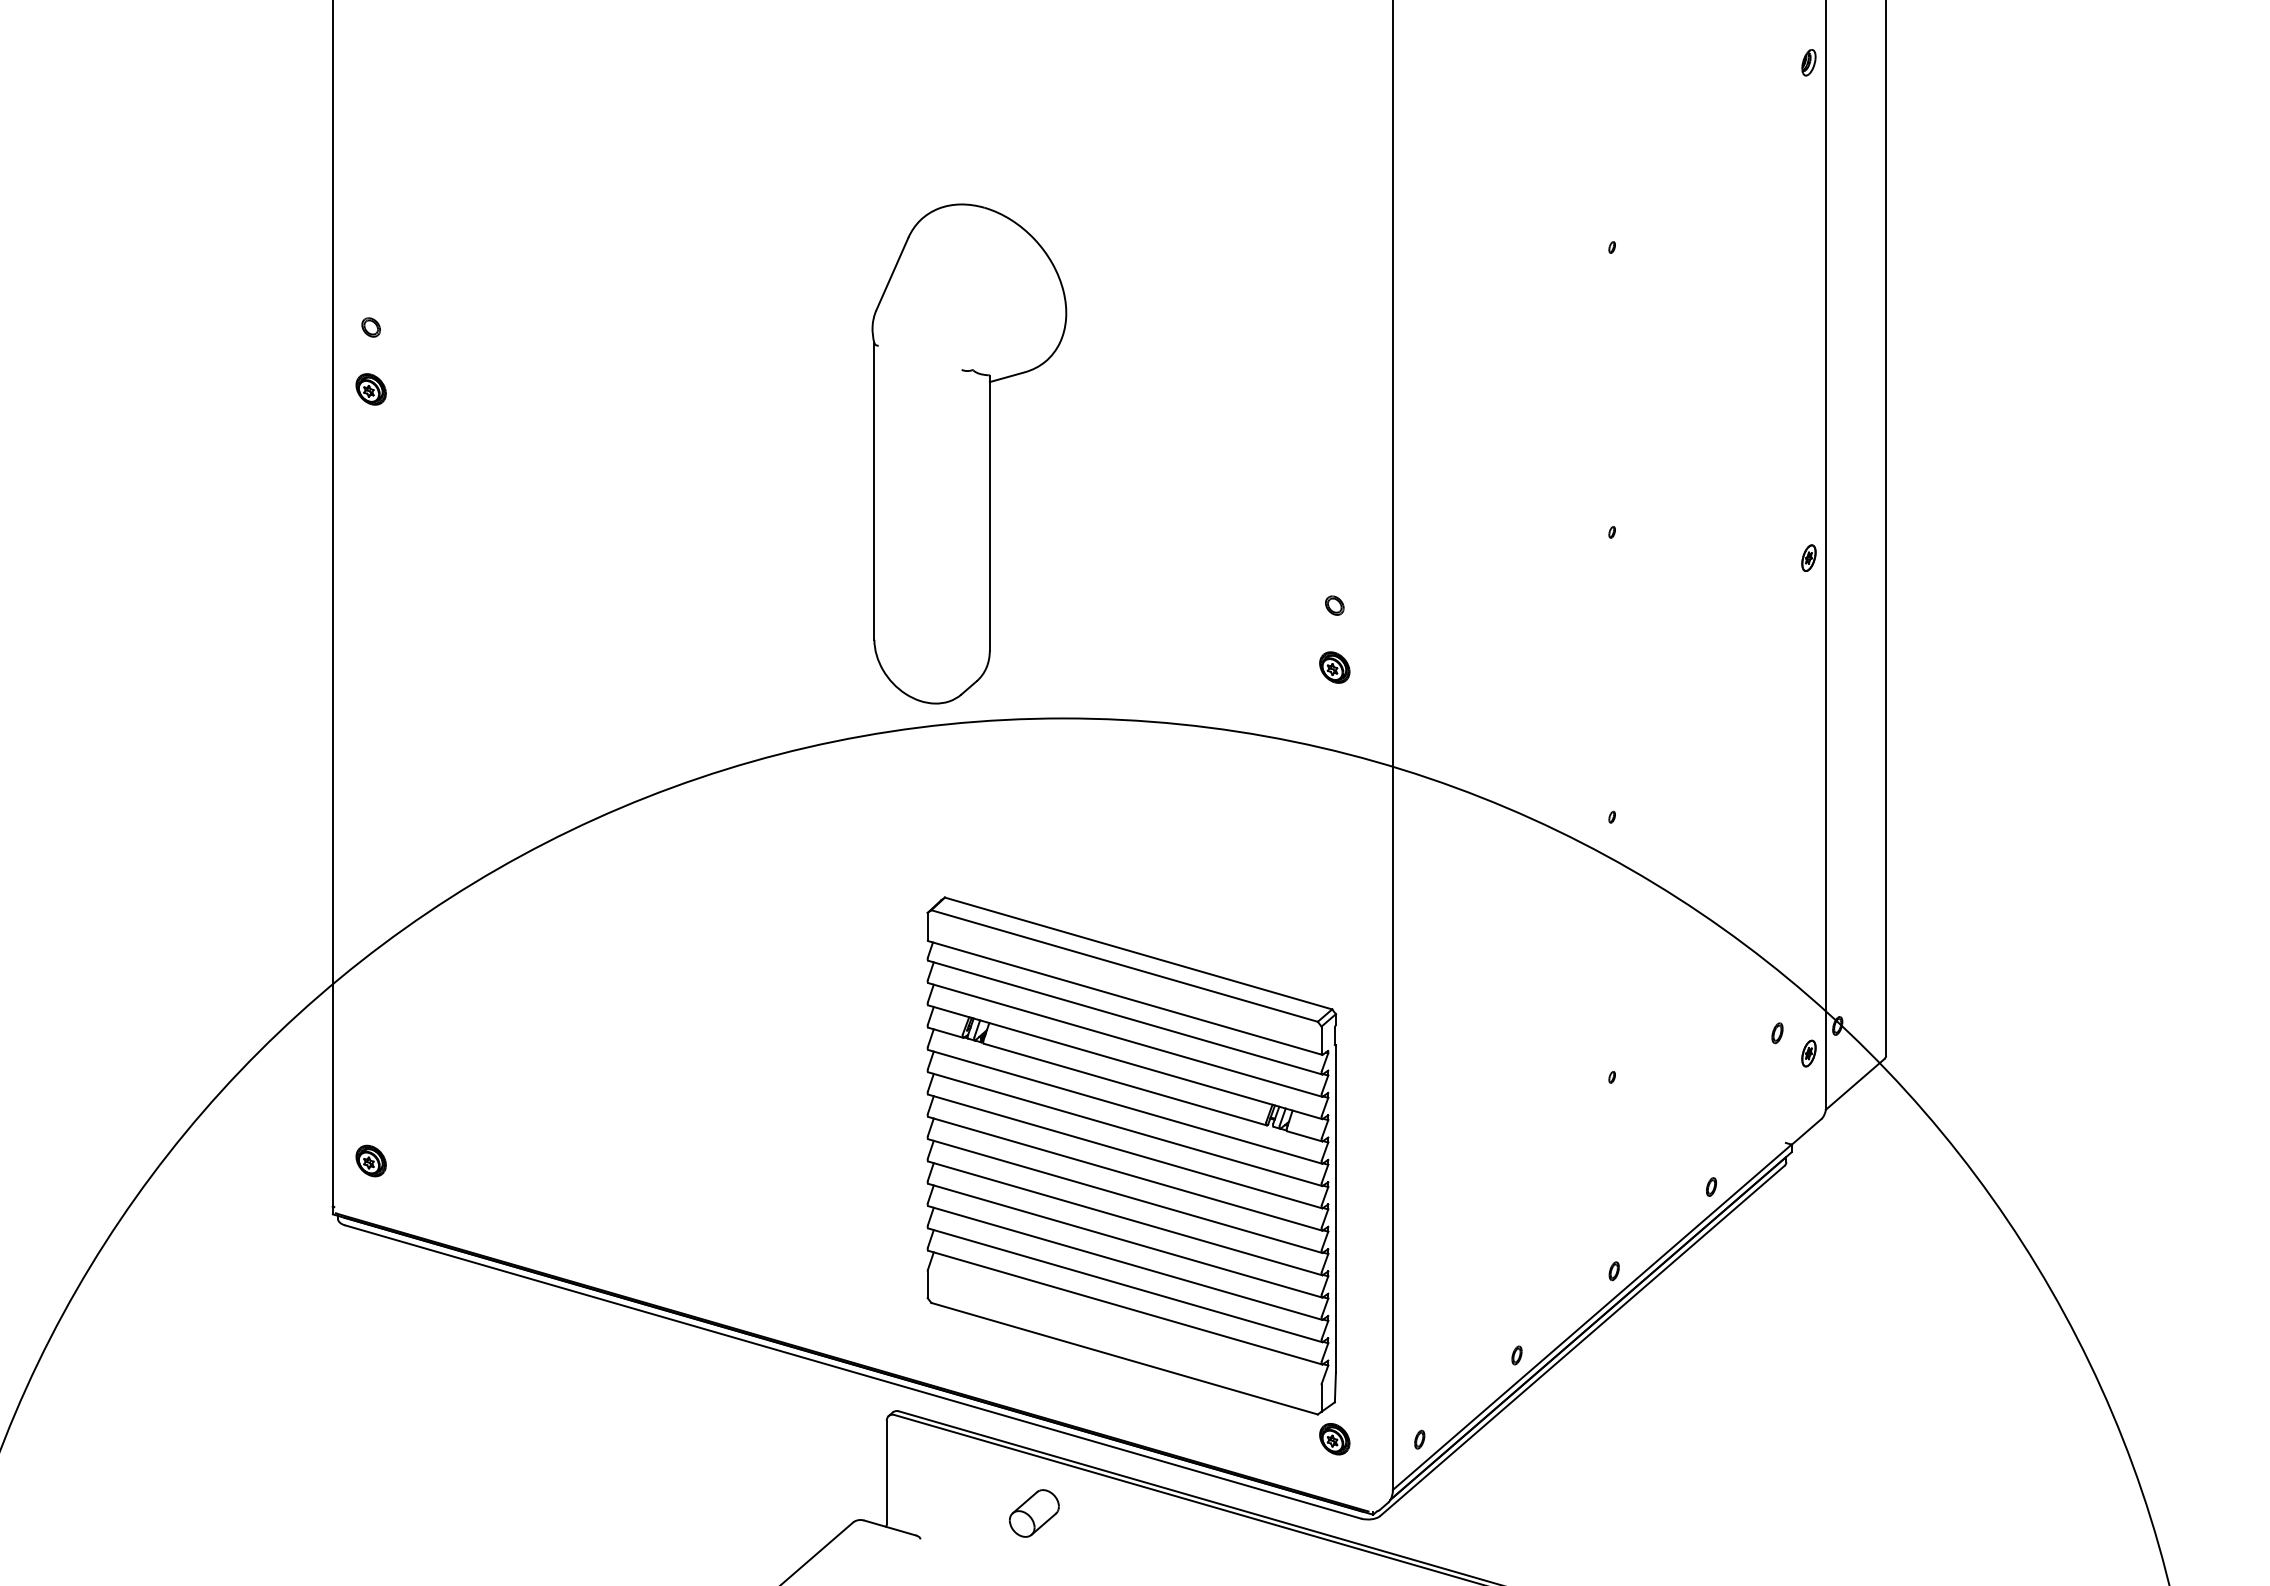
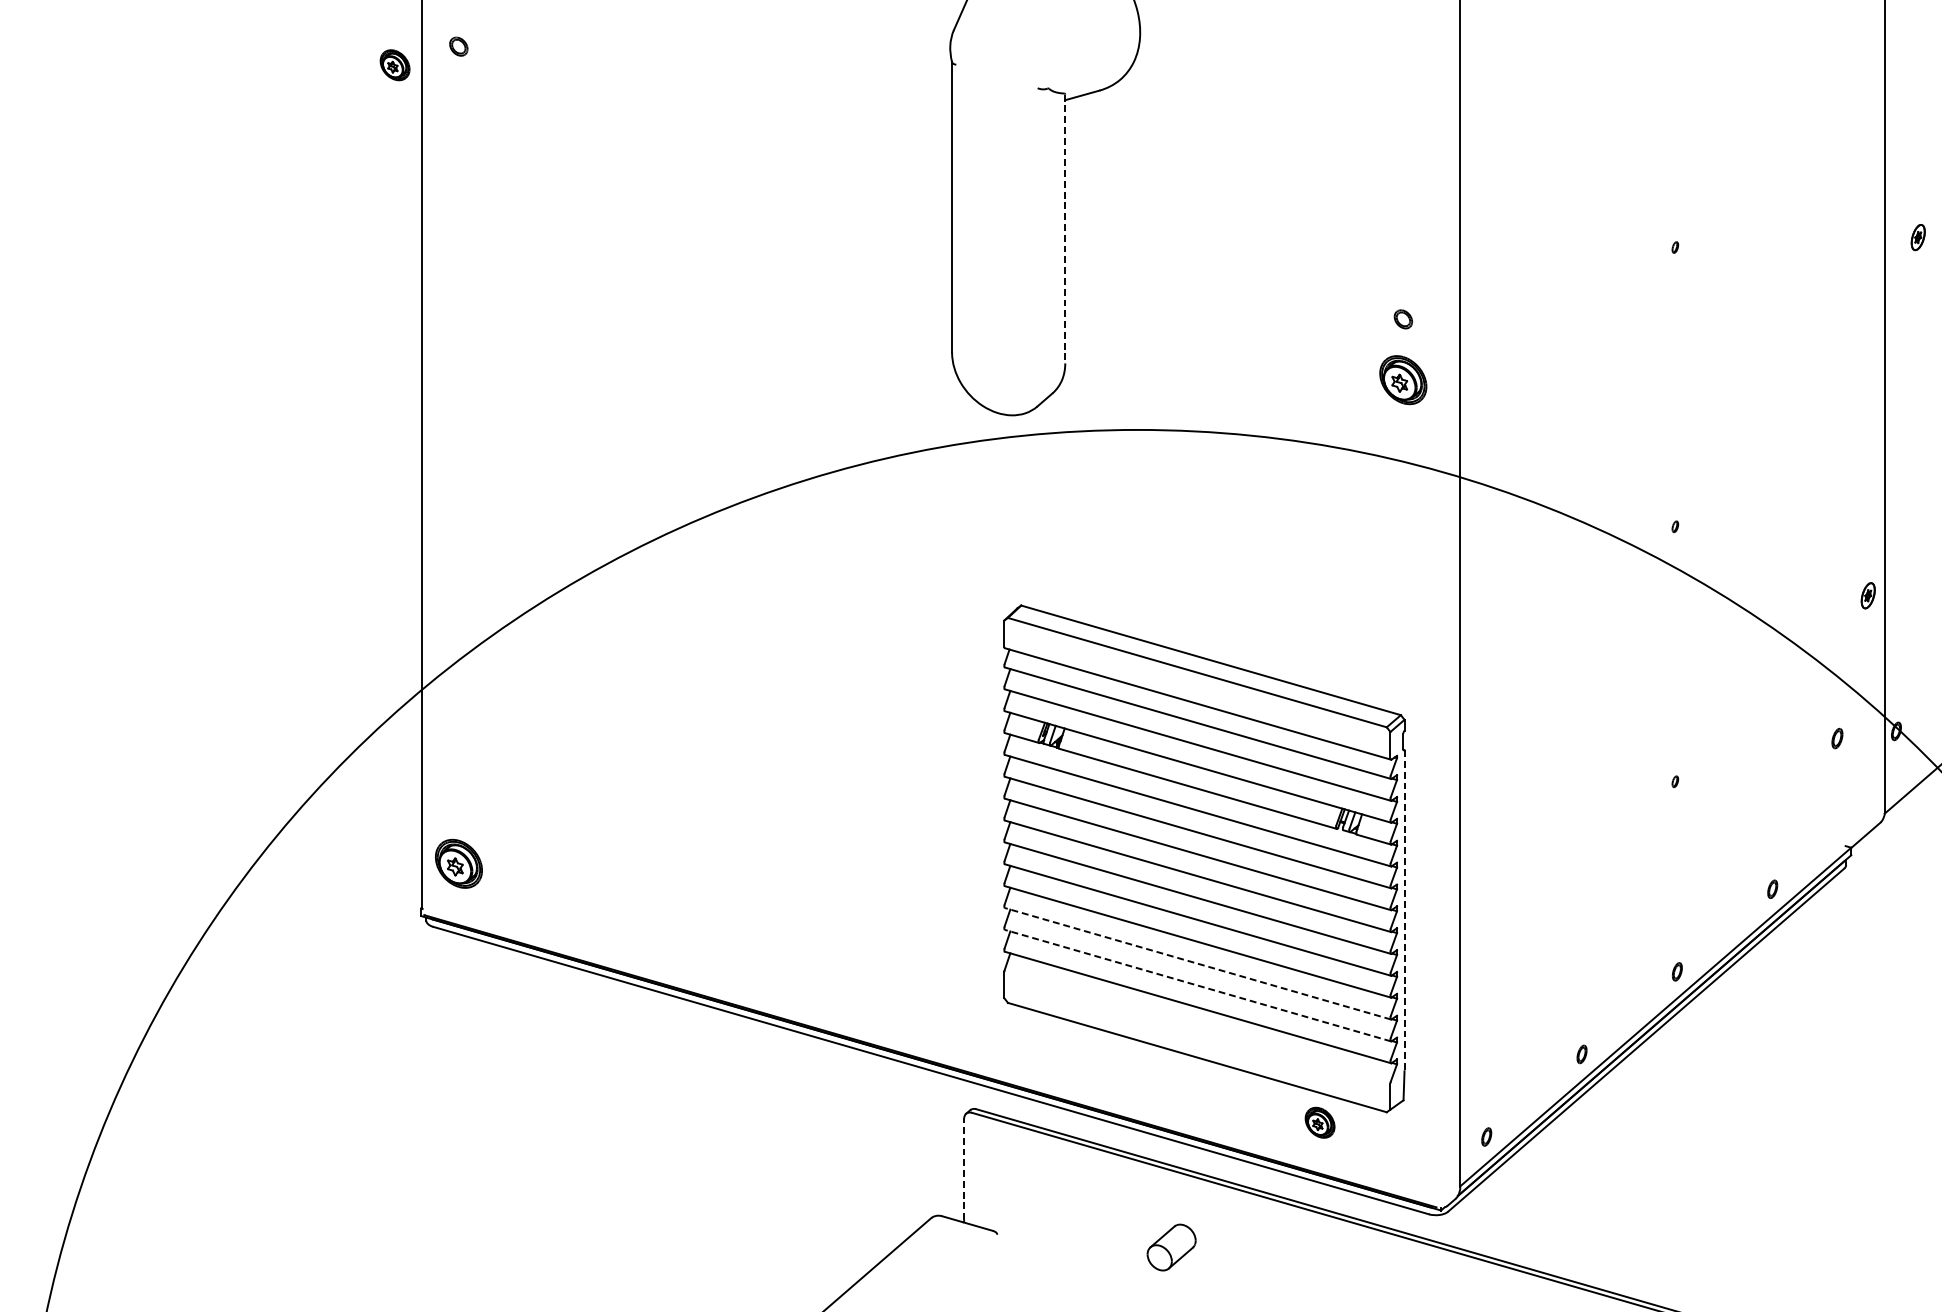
part: (370, 389) -> (394, 65), moved
line: (989, 513) -> (1064, 229), solid -> dashed
part: (1808, 557) -> (1917, 236), moved
part: (1334, 667) -> (1403, 379), size x1.6
part: (1808, 1053) -> (1867, 595), moved
part: (370, 1160) -> (458, 863), size x1.6
line: (1335, 1208) -> (1404, 910), solid -> dashed
line: (1125, 1263) -> (1198, 964), solid -> dashed
line: (1125, 1285) -> (1198, 985), solid -> dashed
part: (1334, 1439) -> (1319, 1123), moved
line: (886, 1472) -> (963, 1169), solid -> dashed
part: (1034, 1513) -> (1171, 1247), moved

